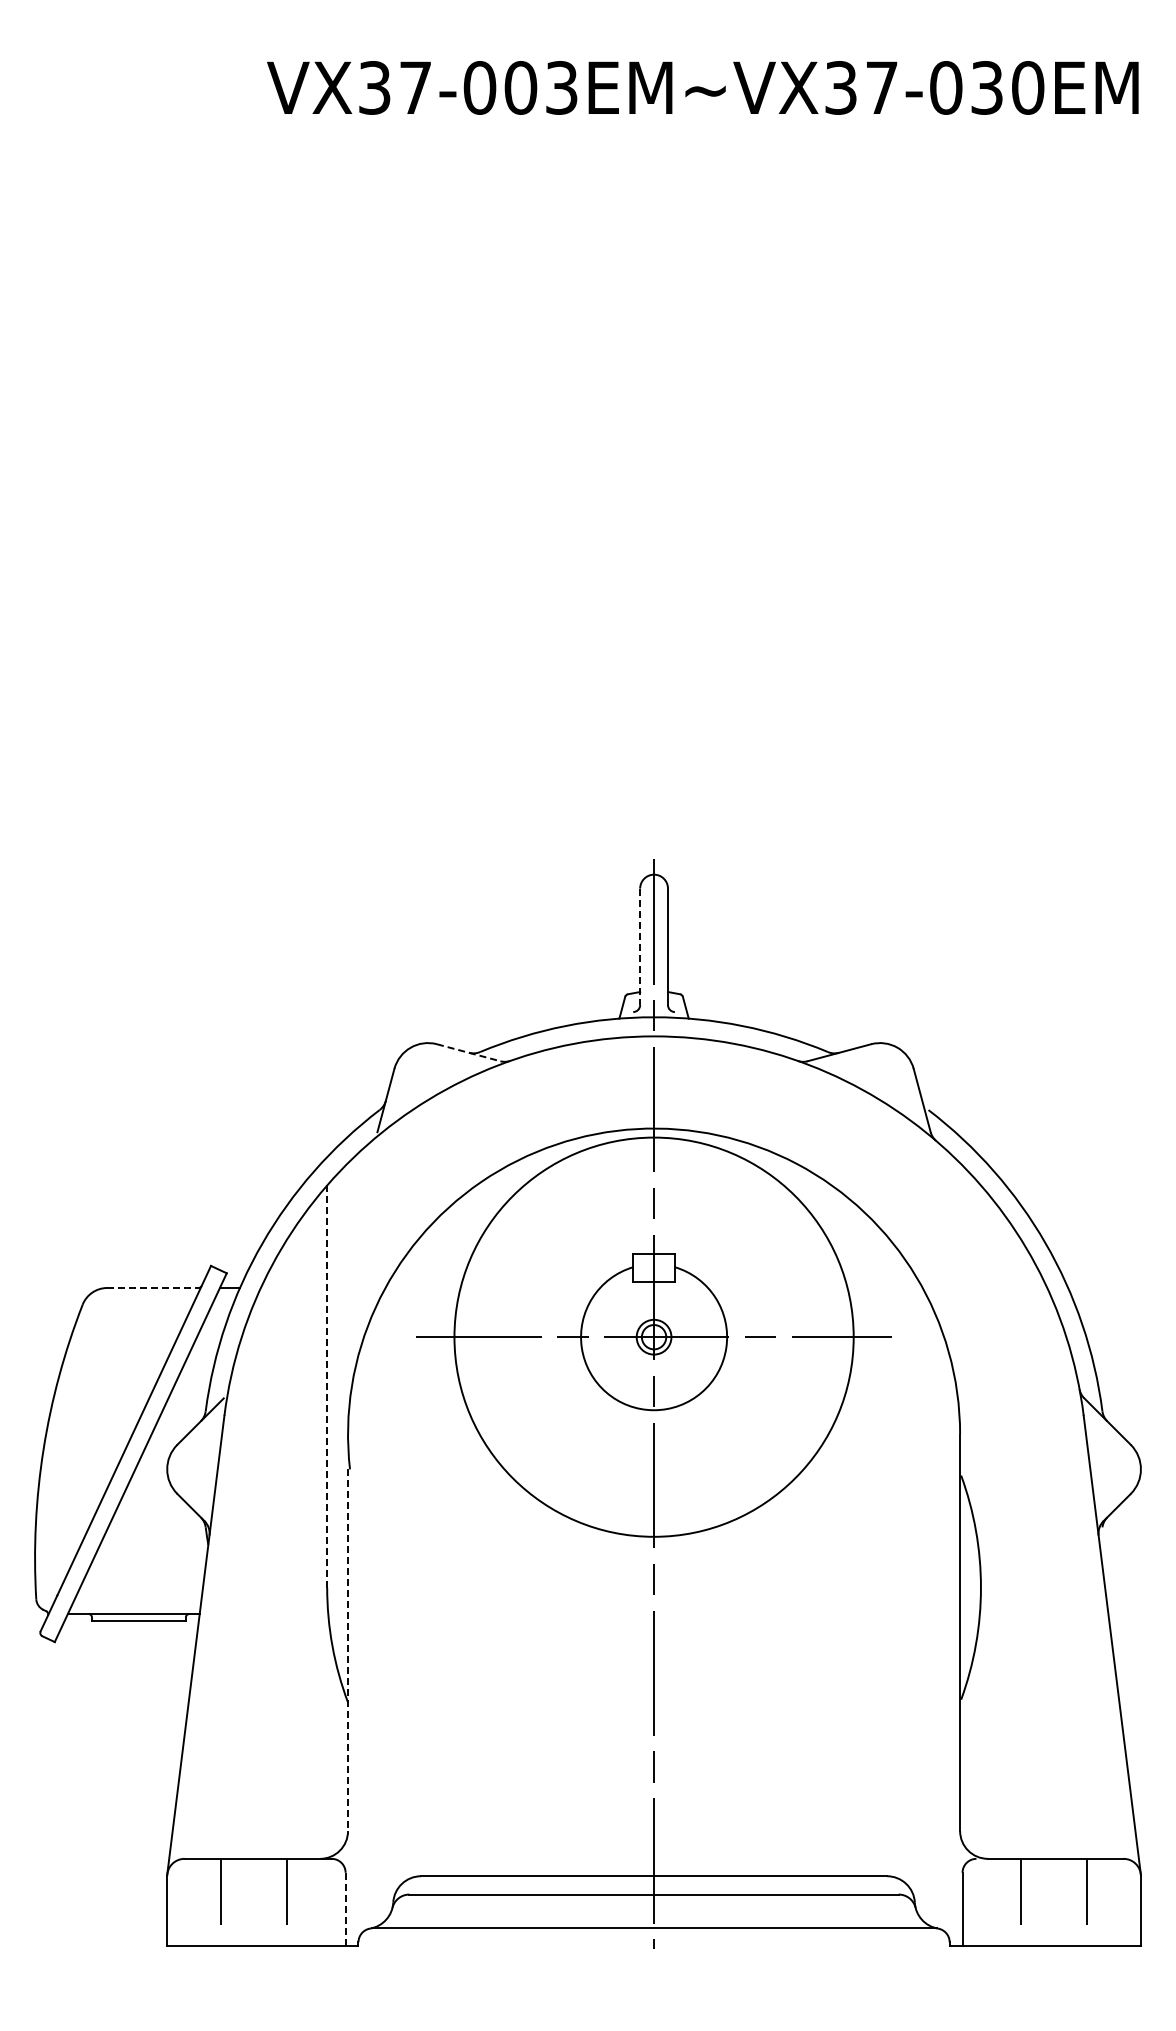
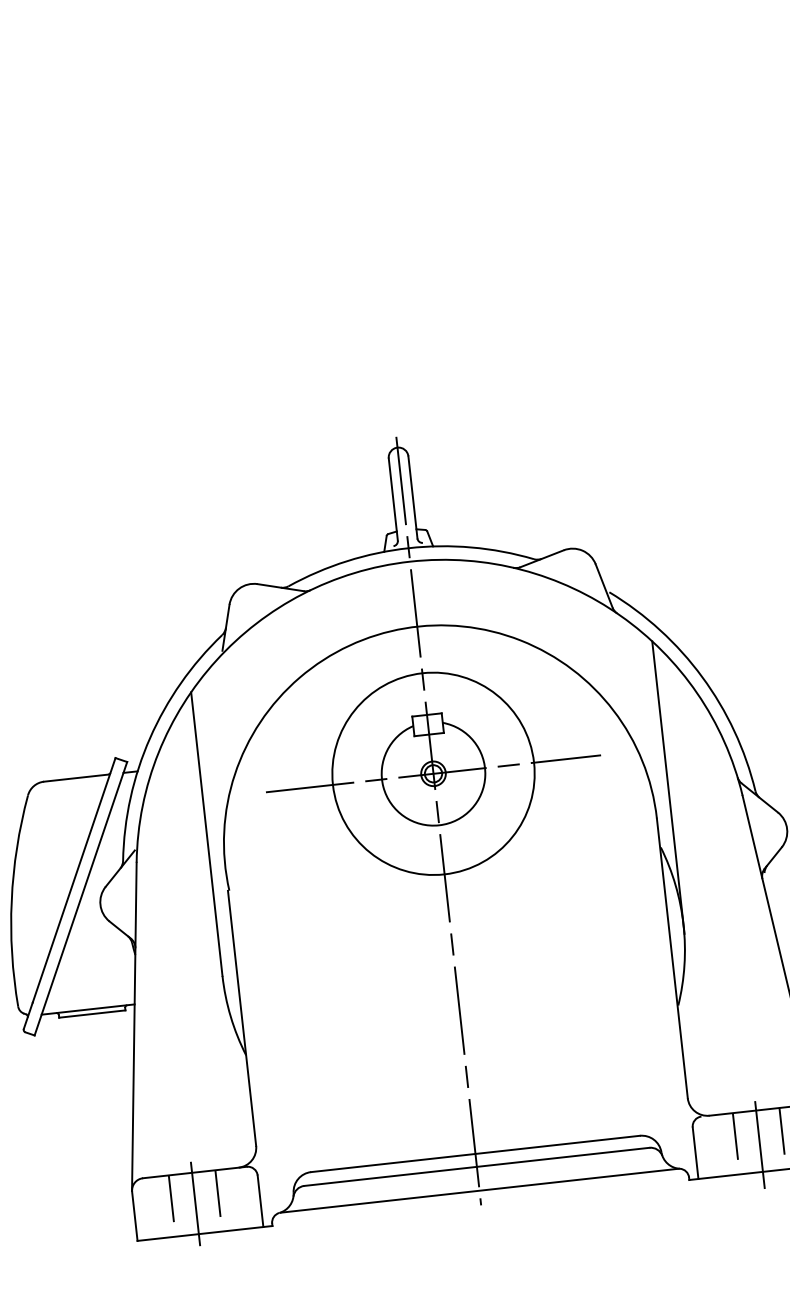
line: (640, 947) -> (393, 500), dashed -> solid
line: (468, 1052) -> (280, 587), dashed -> solid
line: (152, 1288) -> (76, 778), dashed -> solid
circle: (653, 1336) -> (433, 773), size x0.71
line: (327, 1387) -> (207, 834), dashed -> solid
line: (980, 1392) -> (668, 787), added
line: (348, 1650) -> (242, 1018), dashed -> solid
line: (254, 1902) -> (195, 1203), added
line: (1054, 1907) -> (760, 1144), added
line: (345, 1909) -> (260, 1201), dashed -> solid

